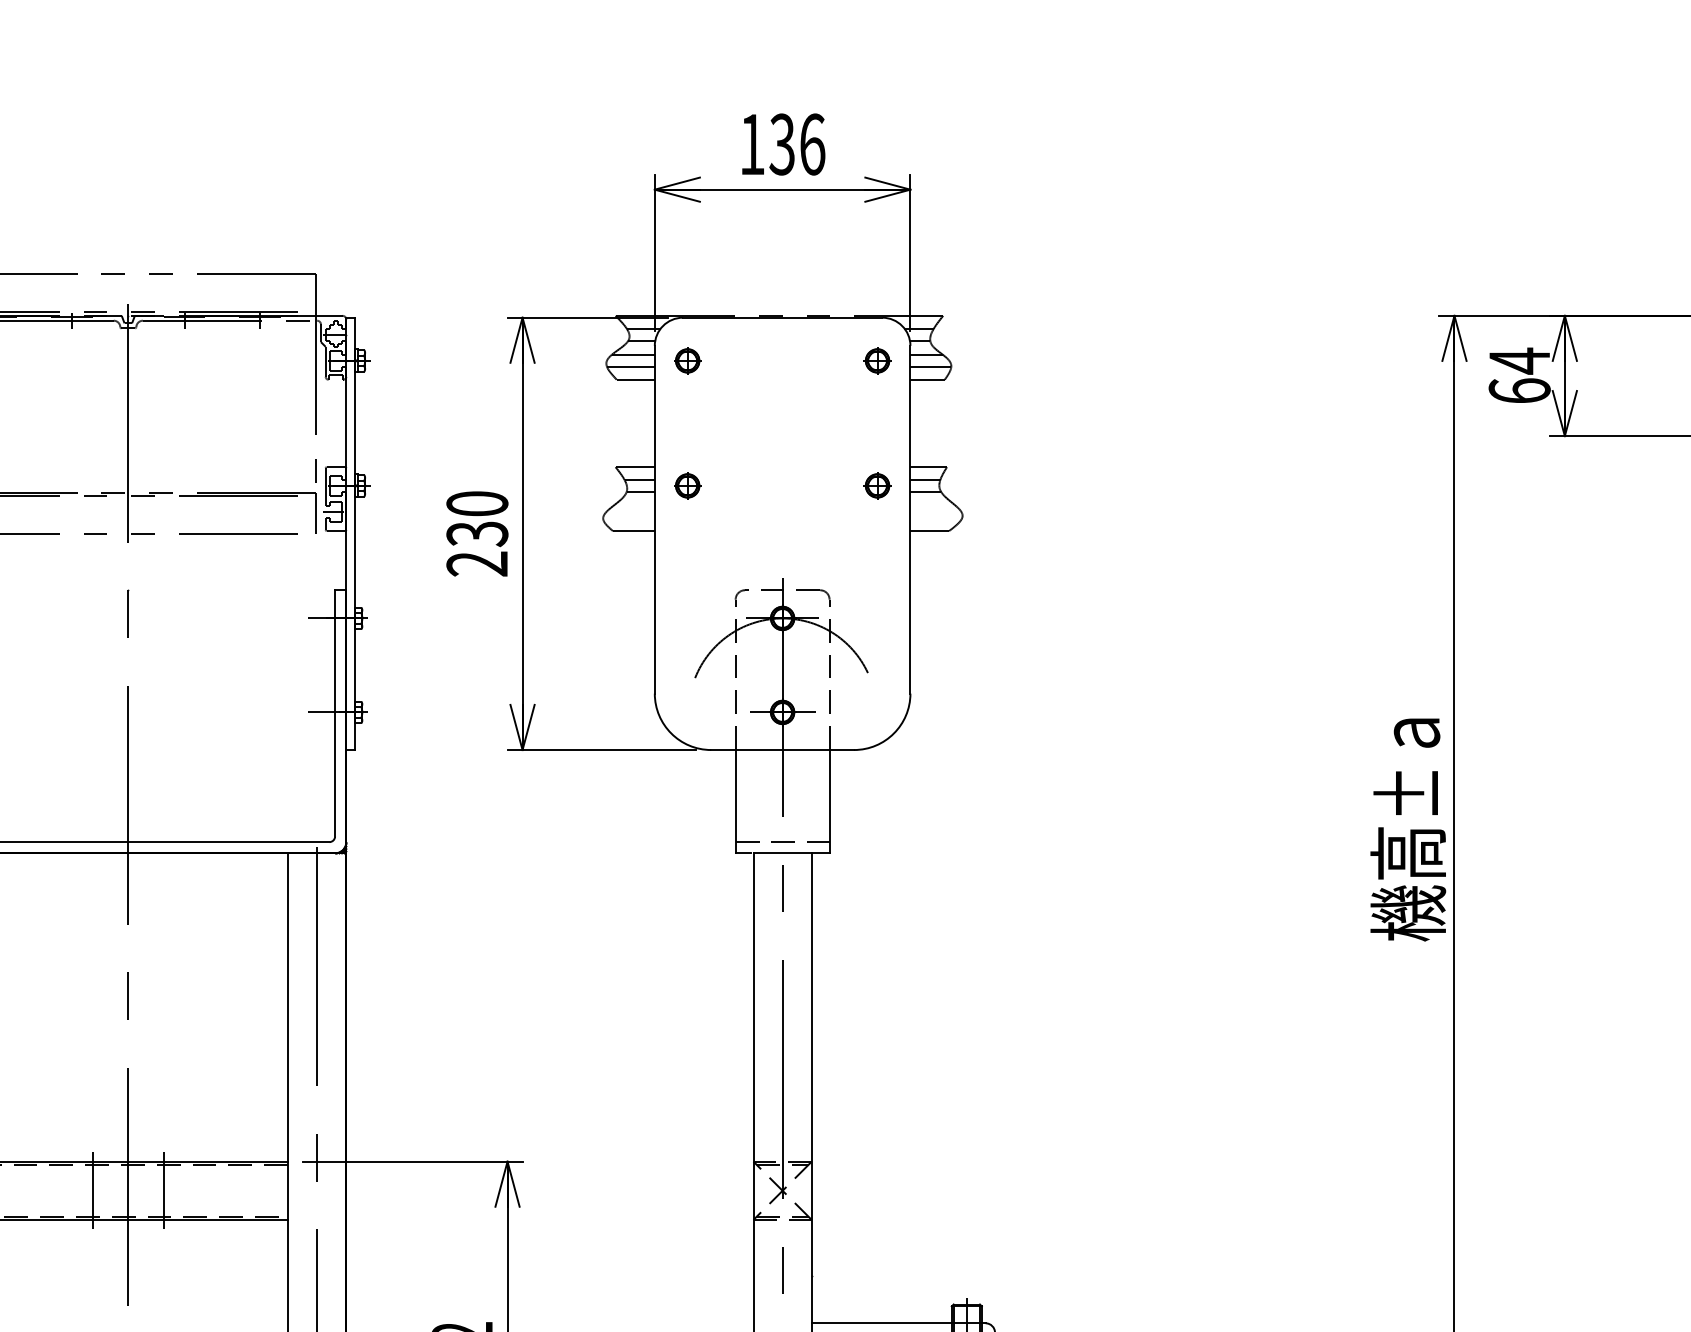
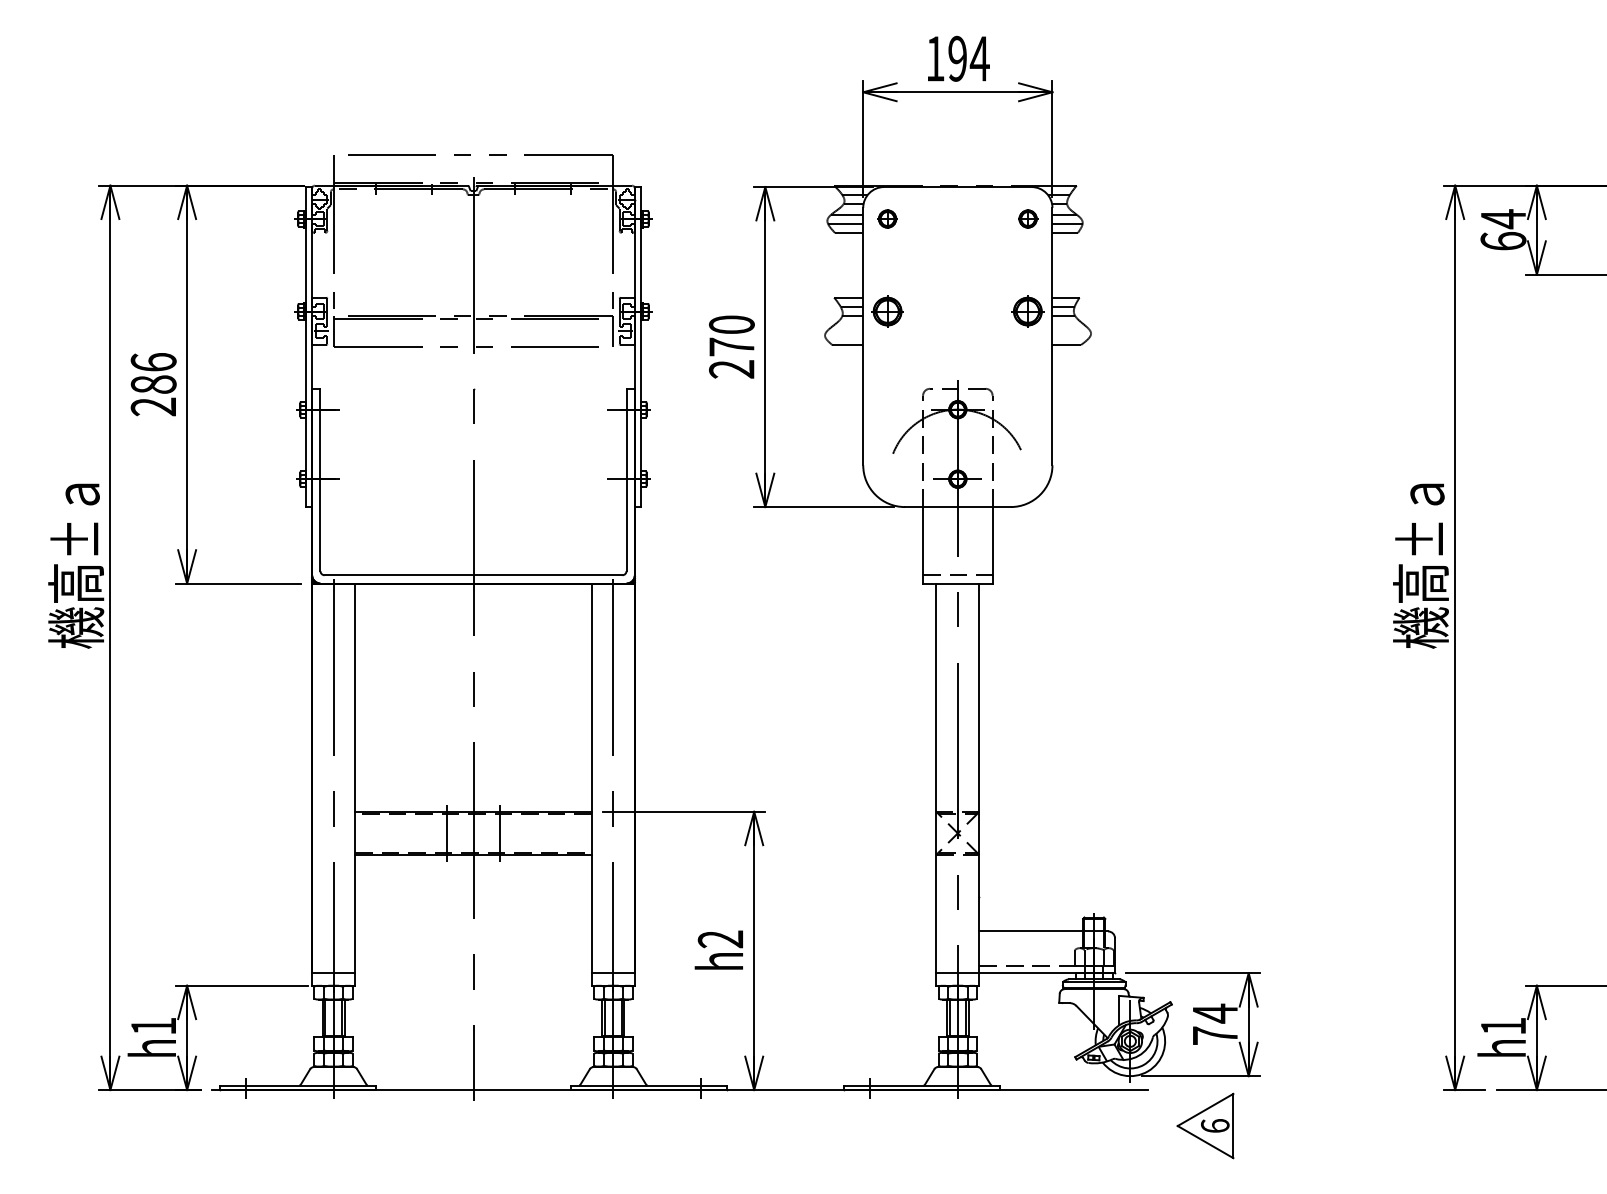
text: (797, 144) -> (968, 58), 136 -> 194
part: (687, 485) -> (887, 311), size x1.6
part: (878, 485) -> (1028, 311), size x1.6
text: (476, 533) -> (731, 346), 230 -> 270

